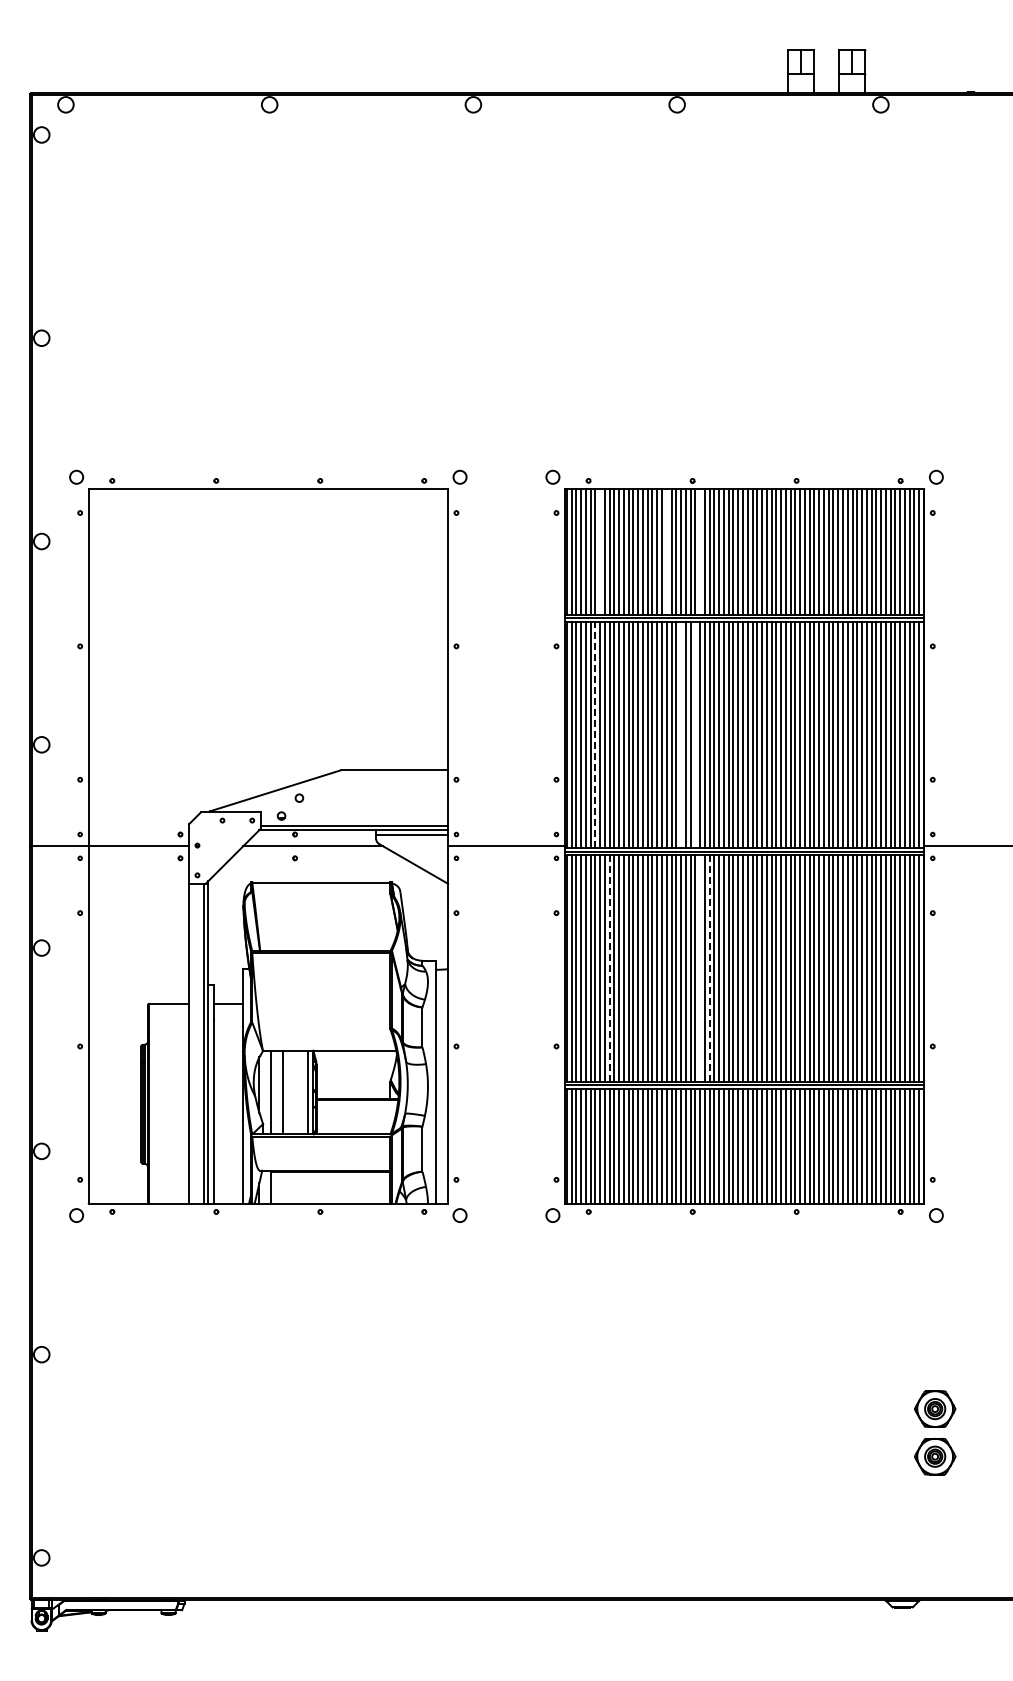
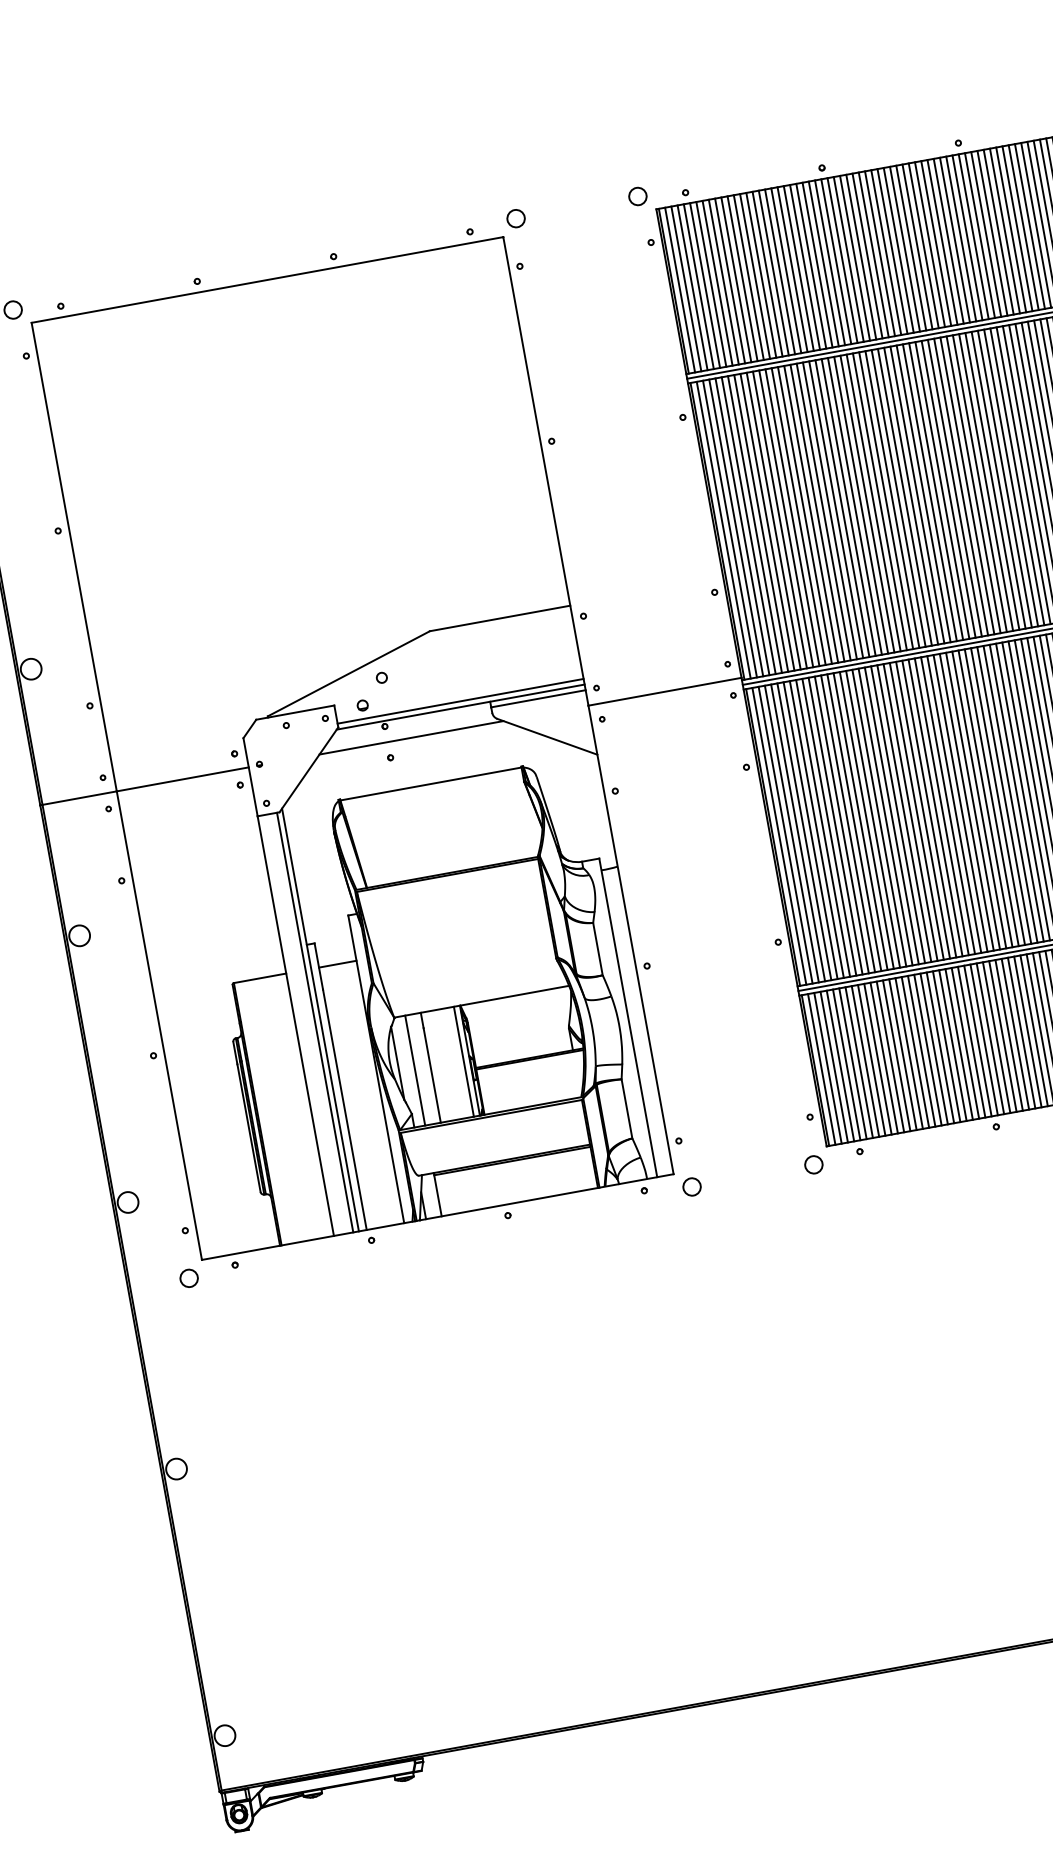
line: (600, 551) -> (717, 282), added
line: (666, 551) -> (804, 266), added
line: (700, 551) -> (849, 258), added
line: (595, 734) -> (755, 523), dashed -> solid
line: (681, 734) -> (867, 503), added
line: (695, 734) -> (886, 499), added
line: (609, 968) -> (829, 827), dashed -> solid
line: (700, 968) -> (948, 805), added
line: (709, 968) -> (960, 803), dashed -> solid

